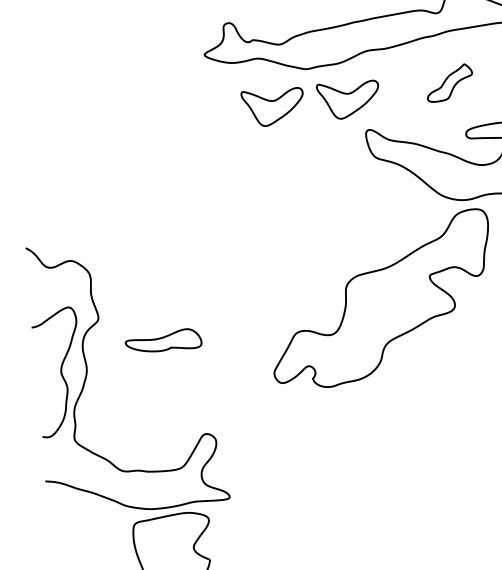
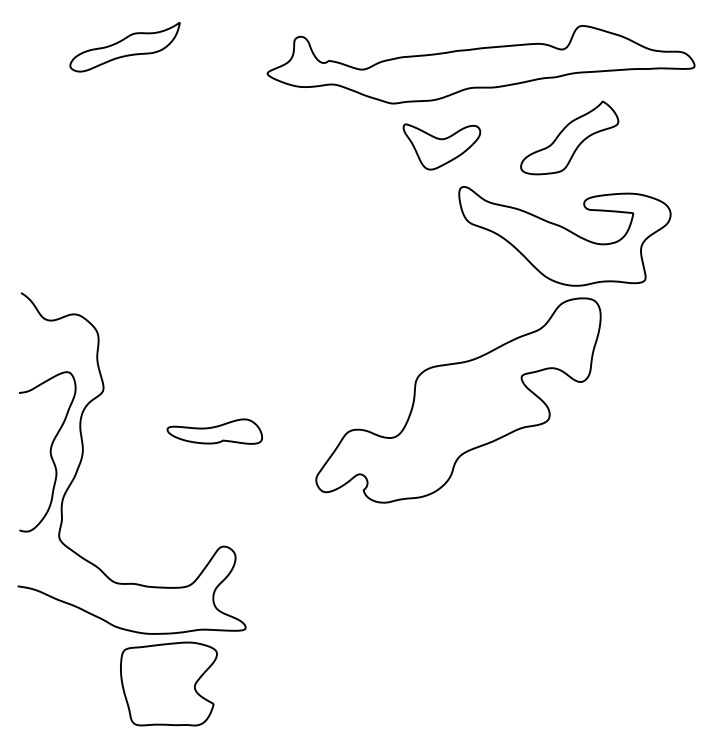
part: (89, 45) -> (124, 47), added
part: (449, 82) -> (569, 137), size x1.67
part: (272, 106) -> (346, 146), removed
part: (163, 341) -> (214, 431), moved

